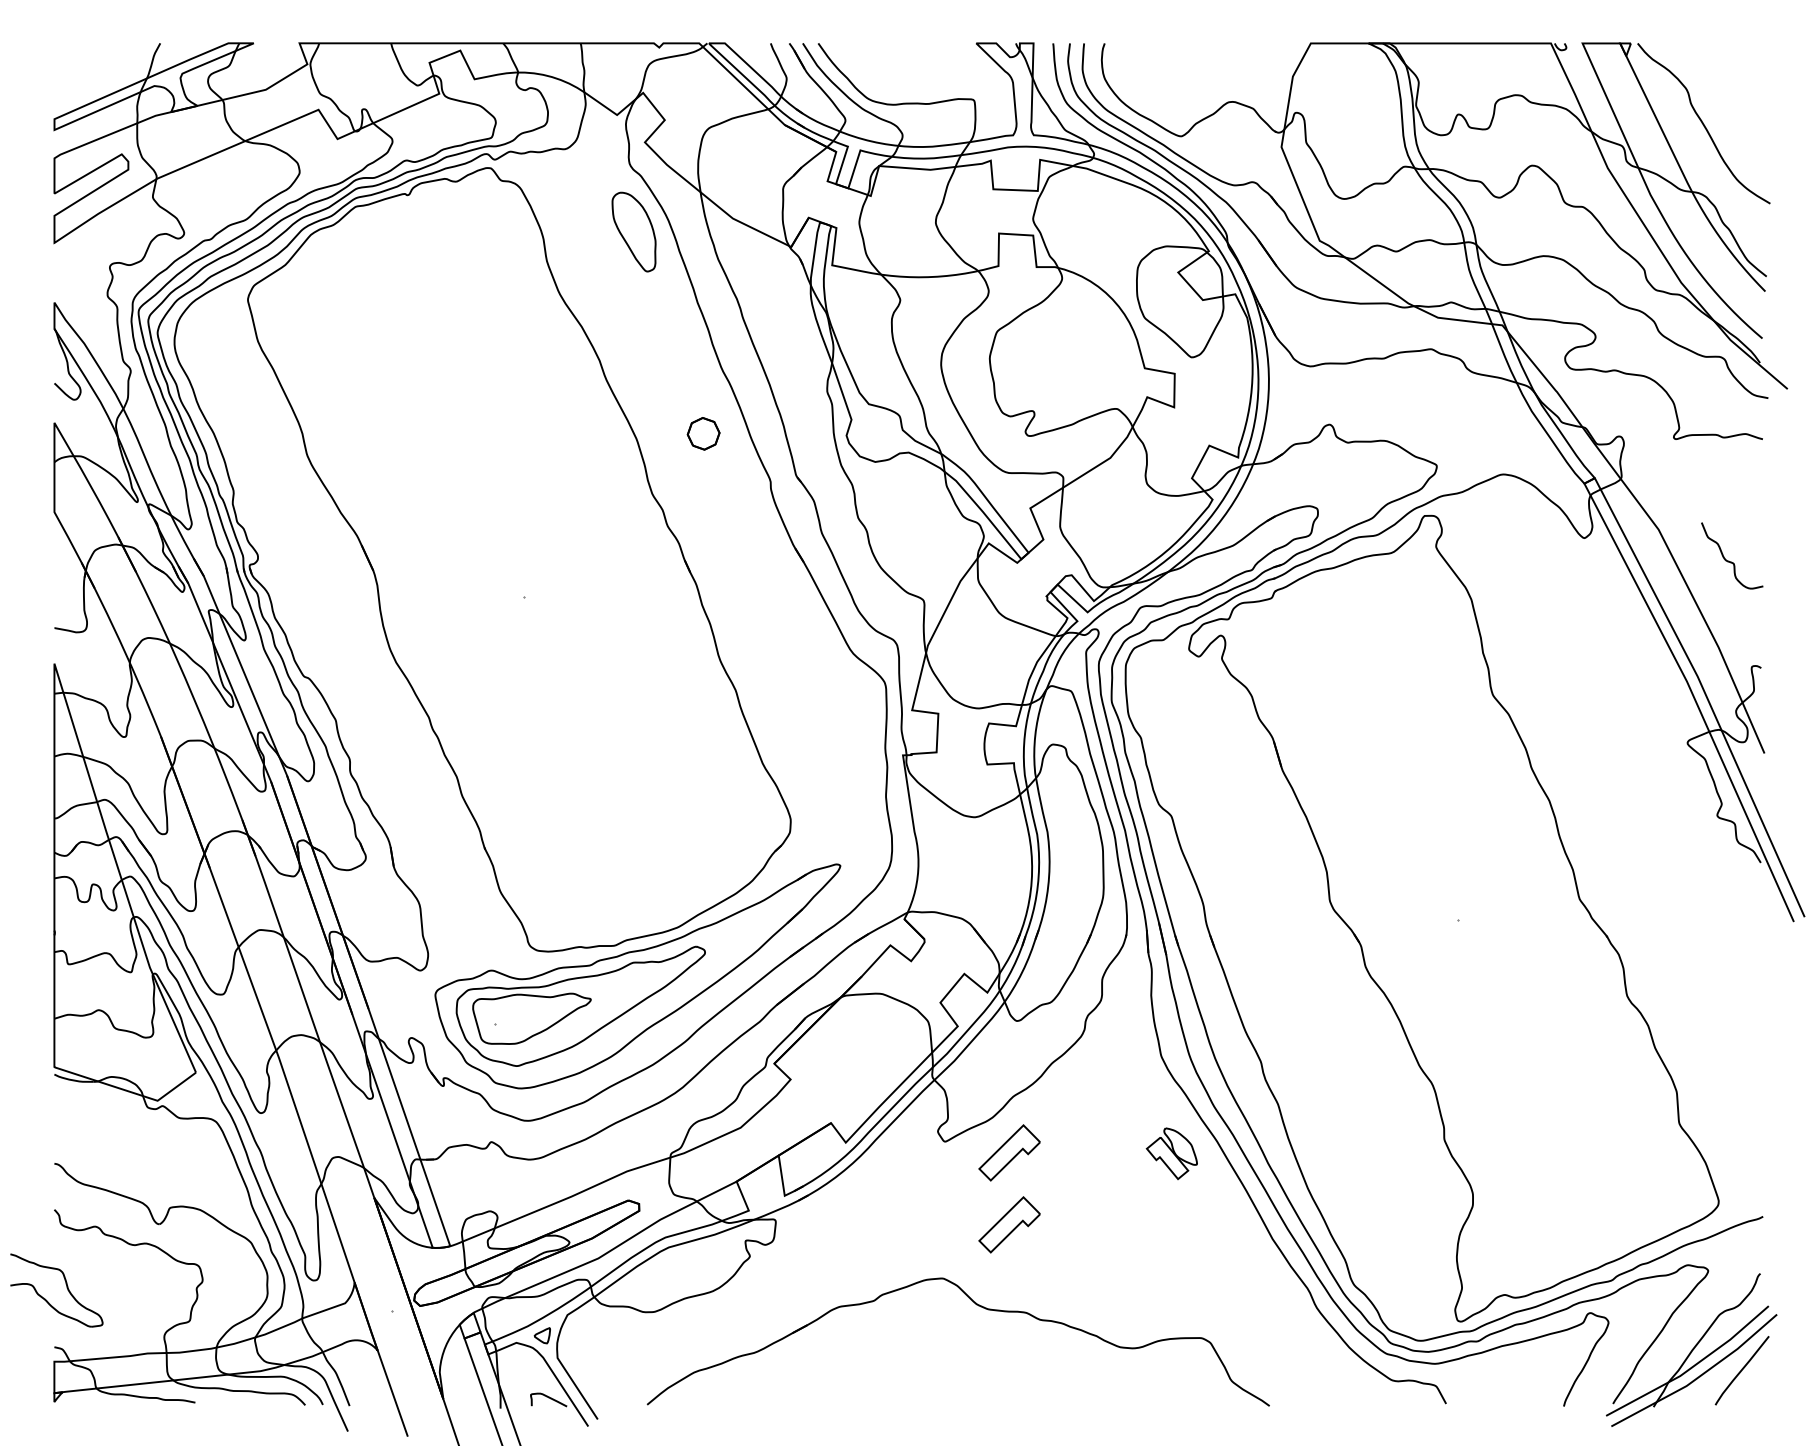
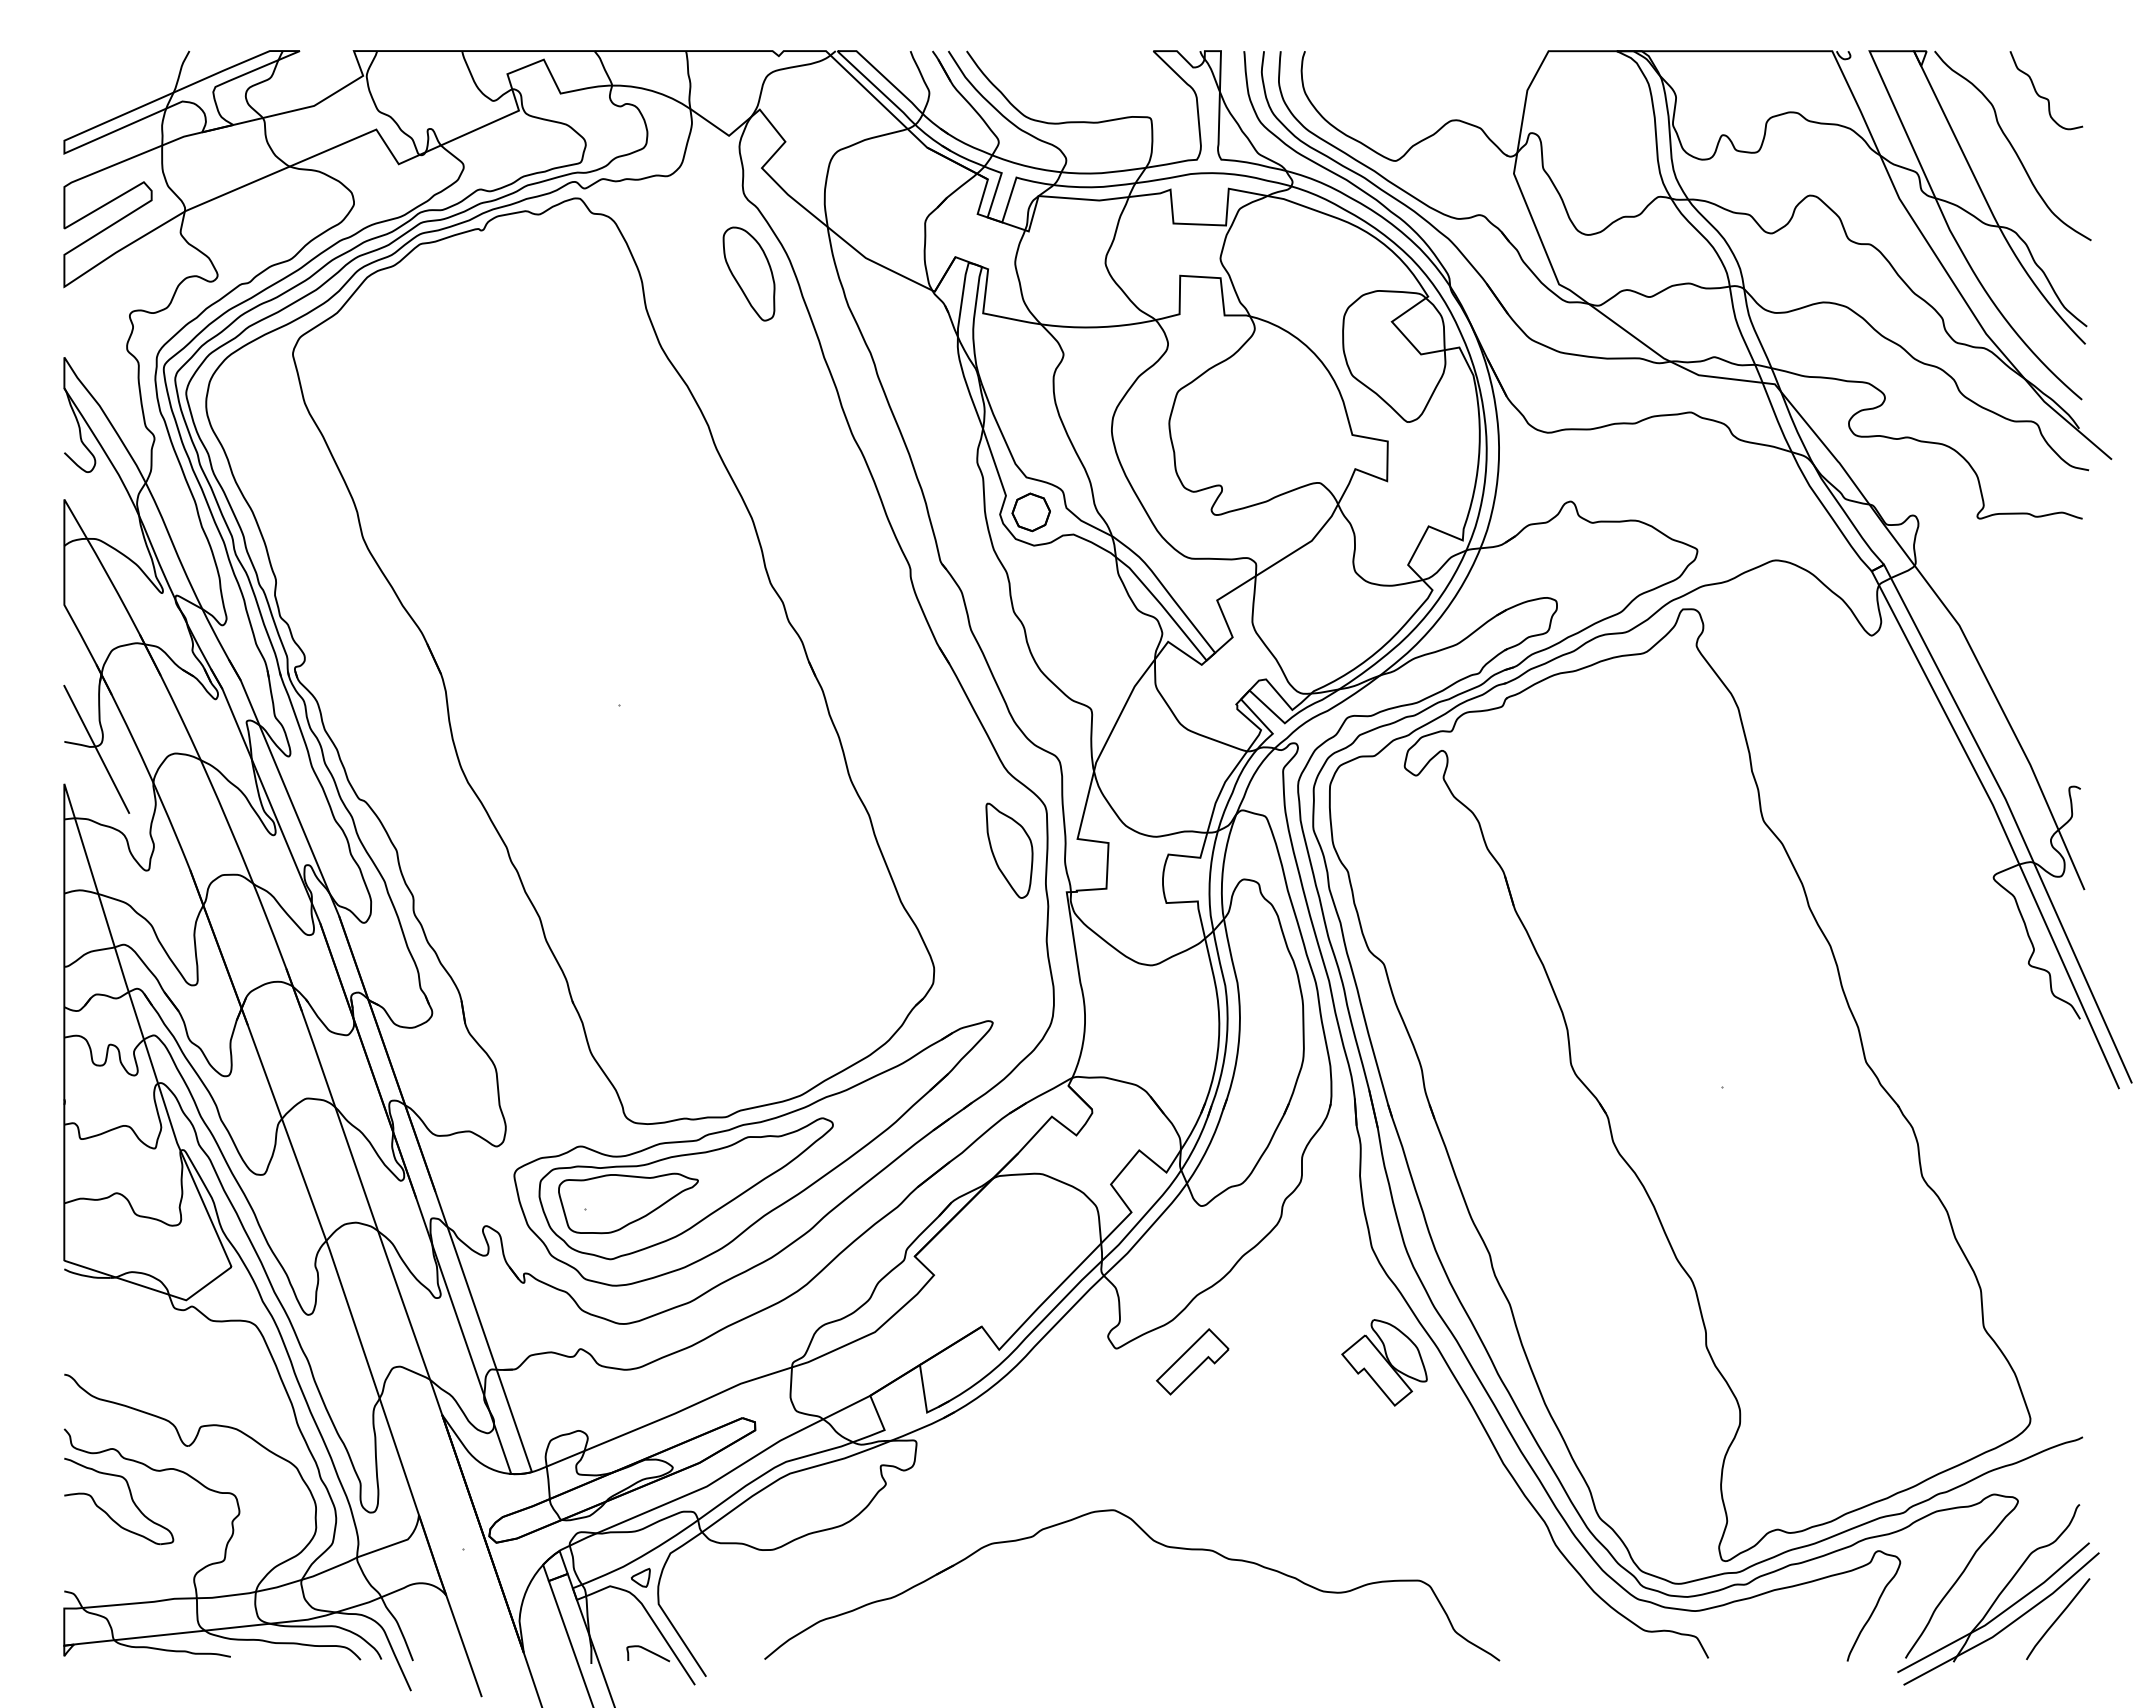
part: (702, 433) -> (1030, 512), moved
curve: (1729, 560) -> (2043, 96), moved
line: (81, 633) -> (96, 748), added
part: (854, 720) -> (1009, 850), added
part: (1171, 1153) -> (1384, 1362), size x1.43
part: (1009, 1224) -> (1192, 1446), removed
part: (66, 1287) -> (130, 1497), moved

